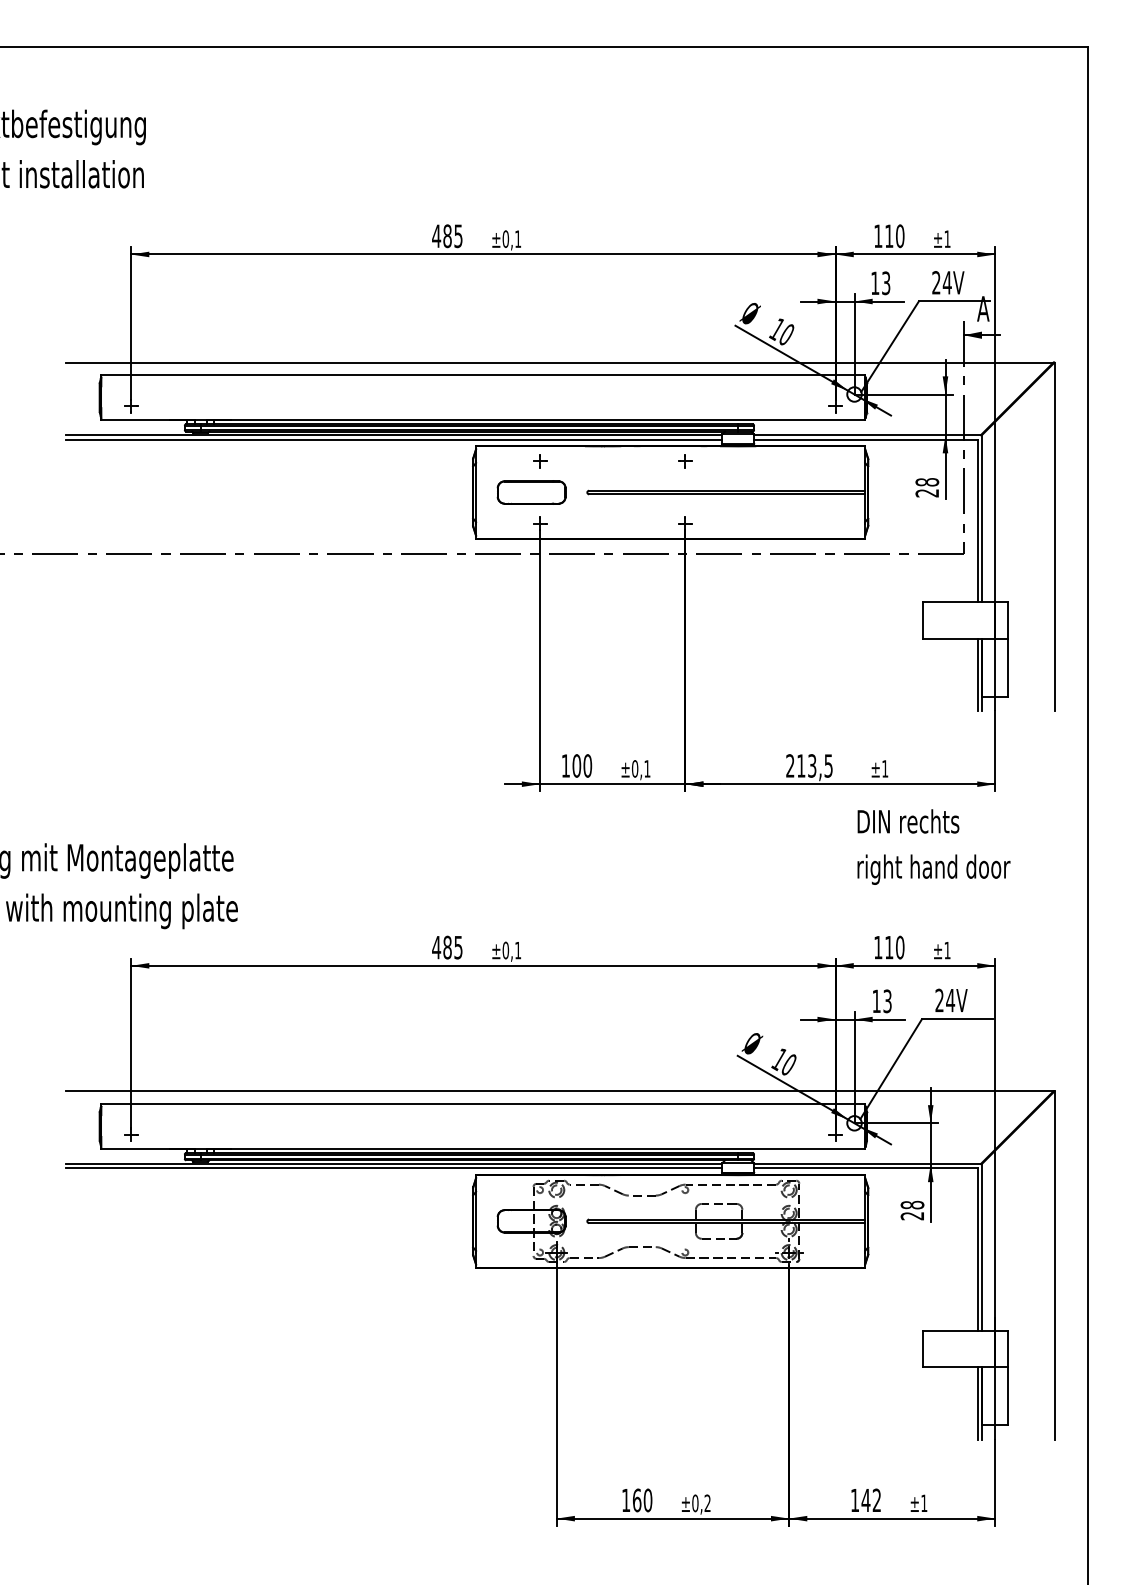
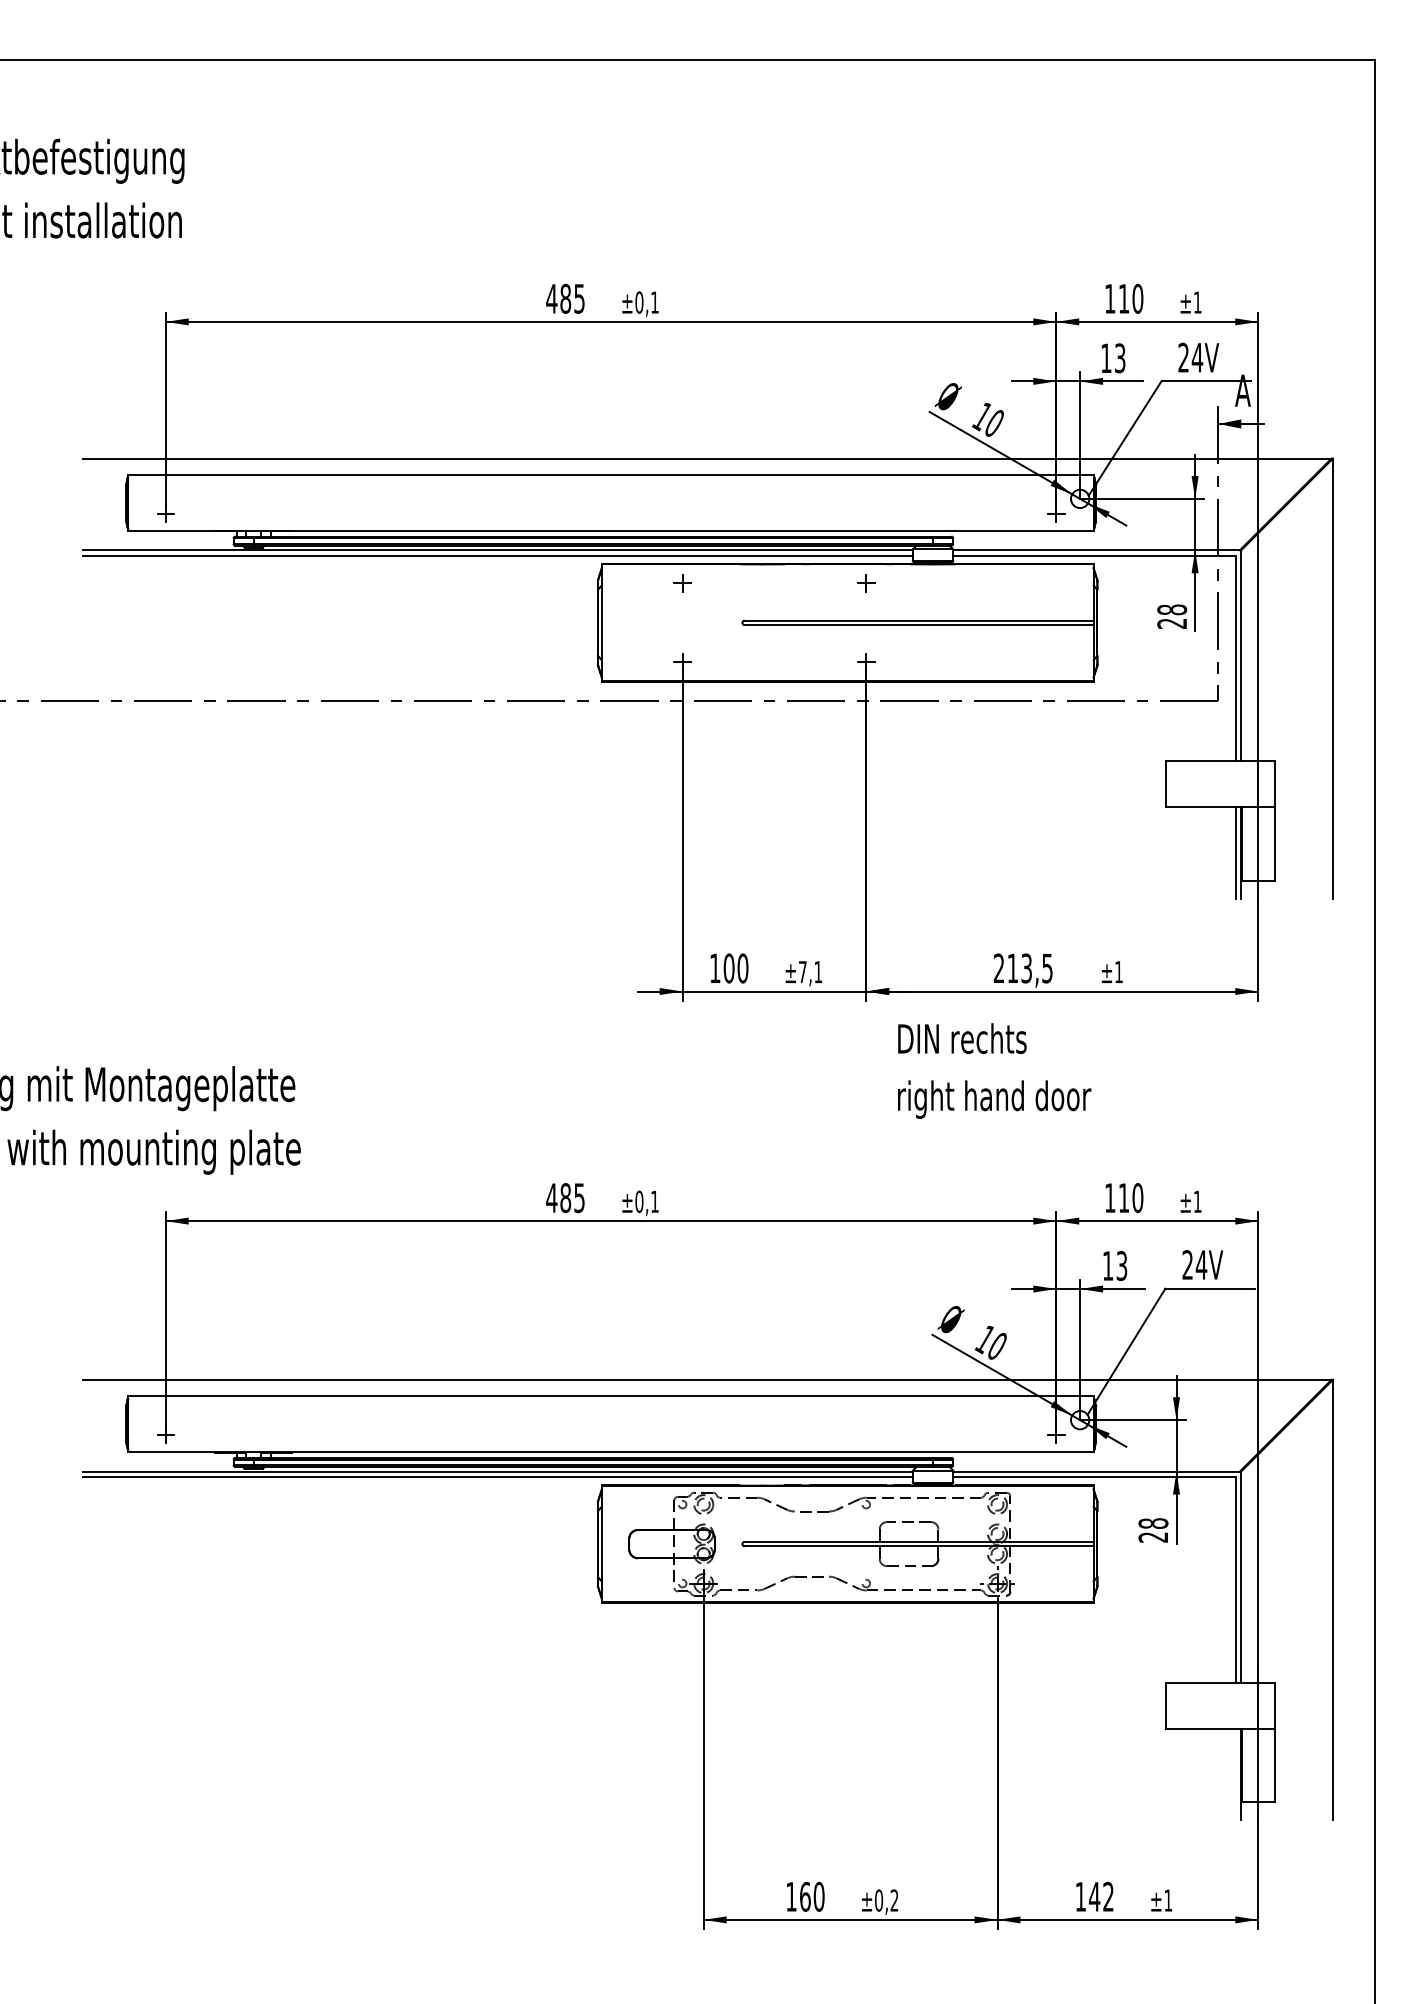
part: (531, 492) -> (671, 622), removed
text: (634, 769) -> (802, 972), ±0,1 -> ±7,1
text: (933, 846) -> (994, 1070), moved
line: (977, 1403) -> (1235, 1774), removed

